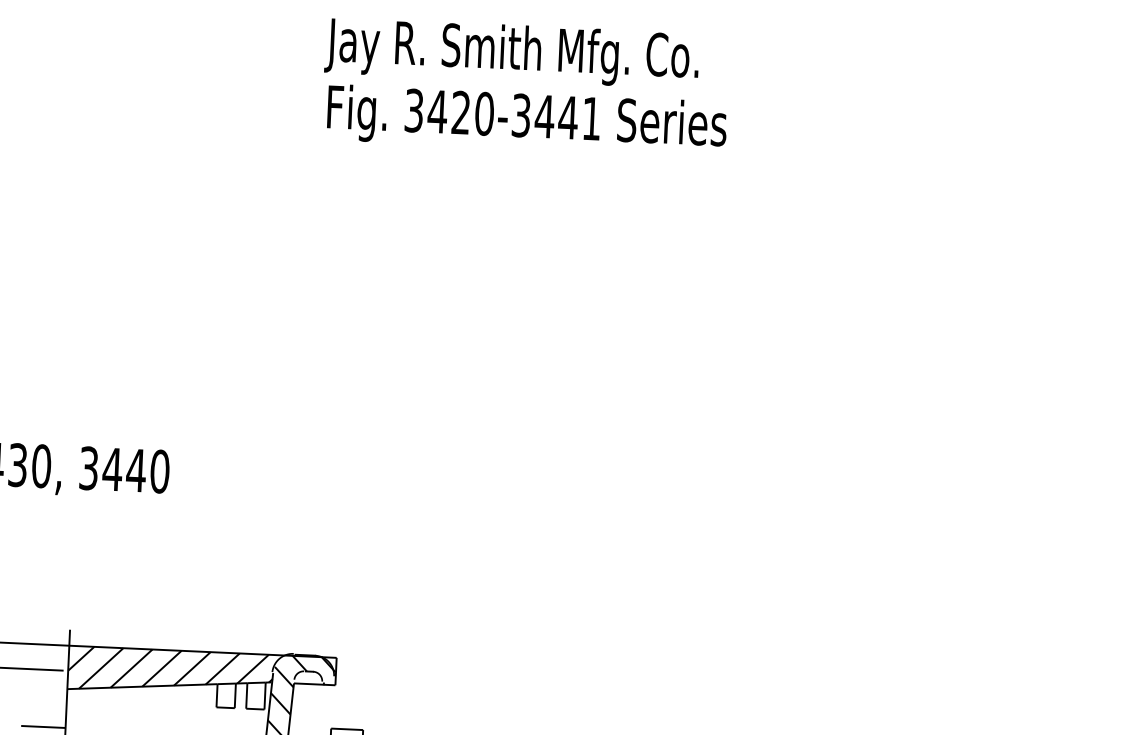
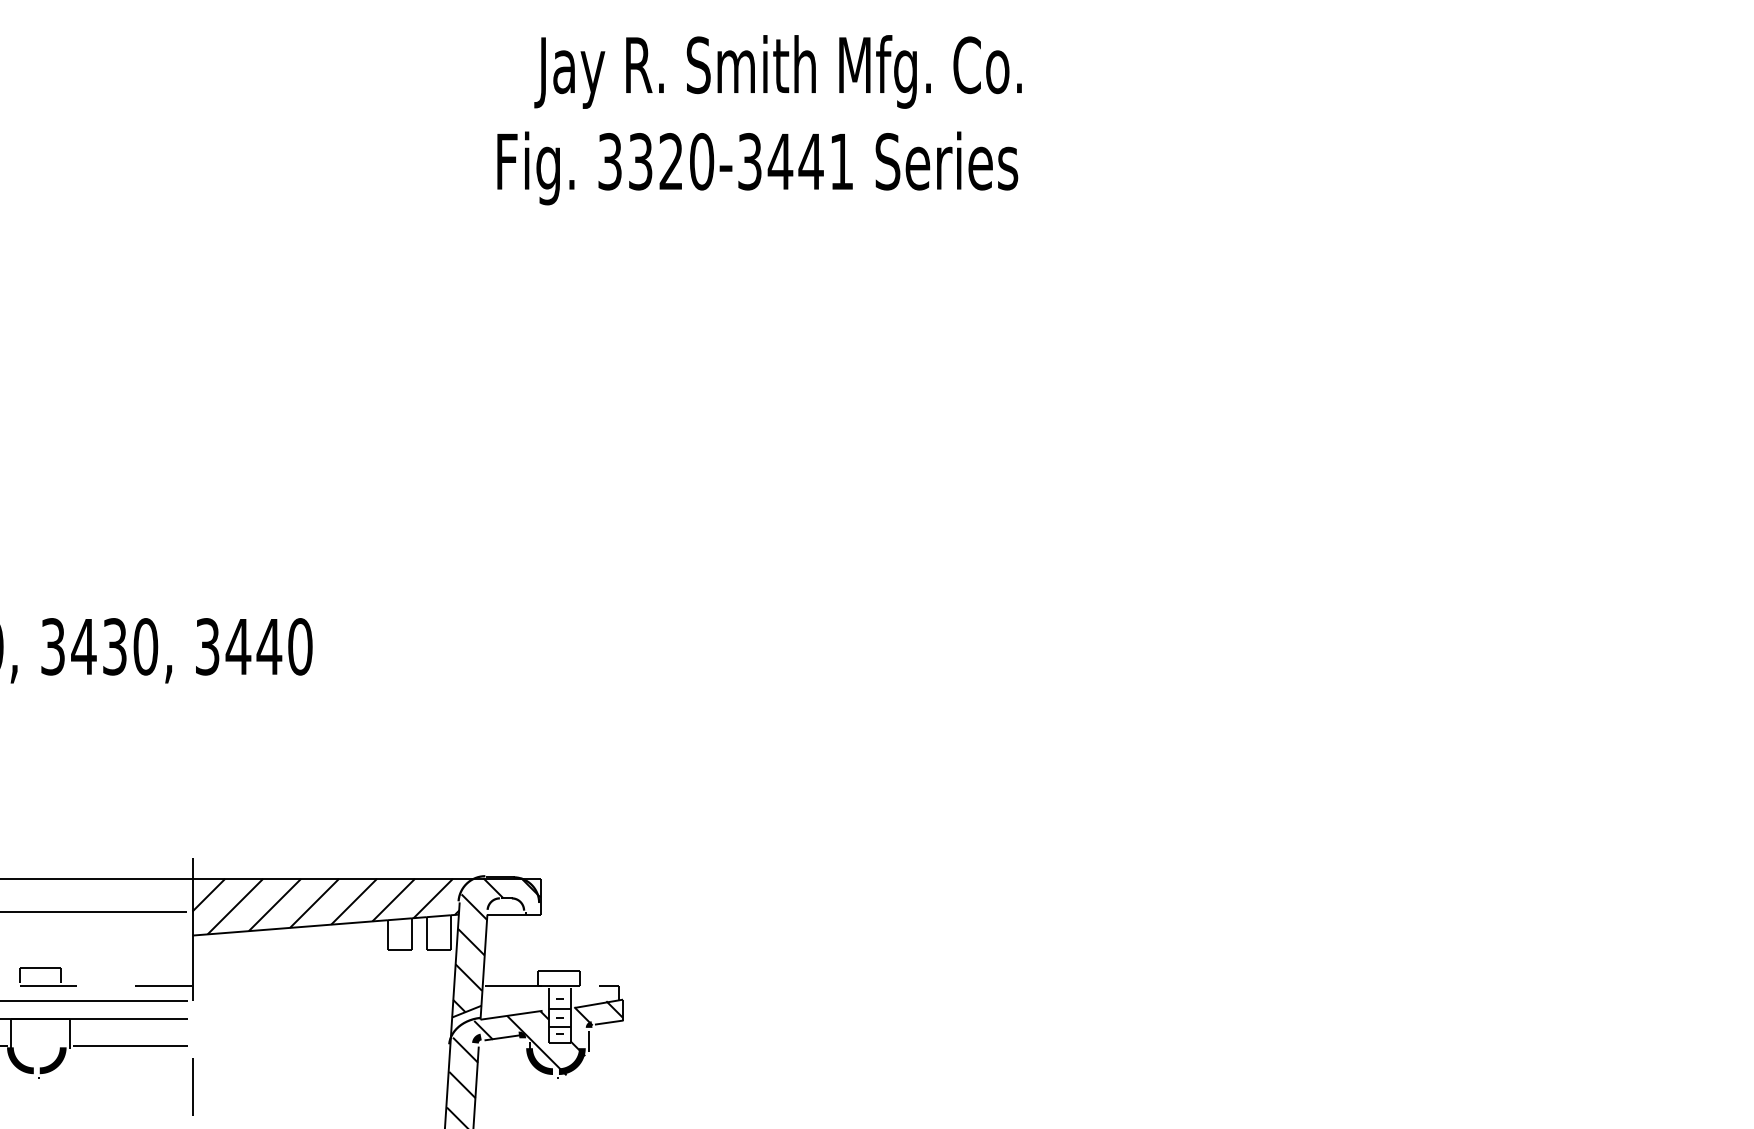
text: (511, 52) -> (777, 71), moved
text: (437, 111) -> (640, 161), 3420-3441 -> 3320-3441

